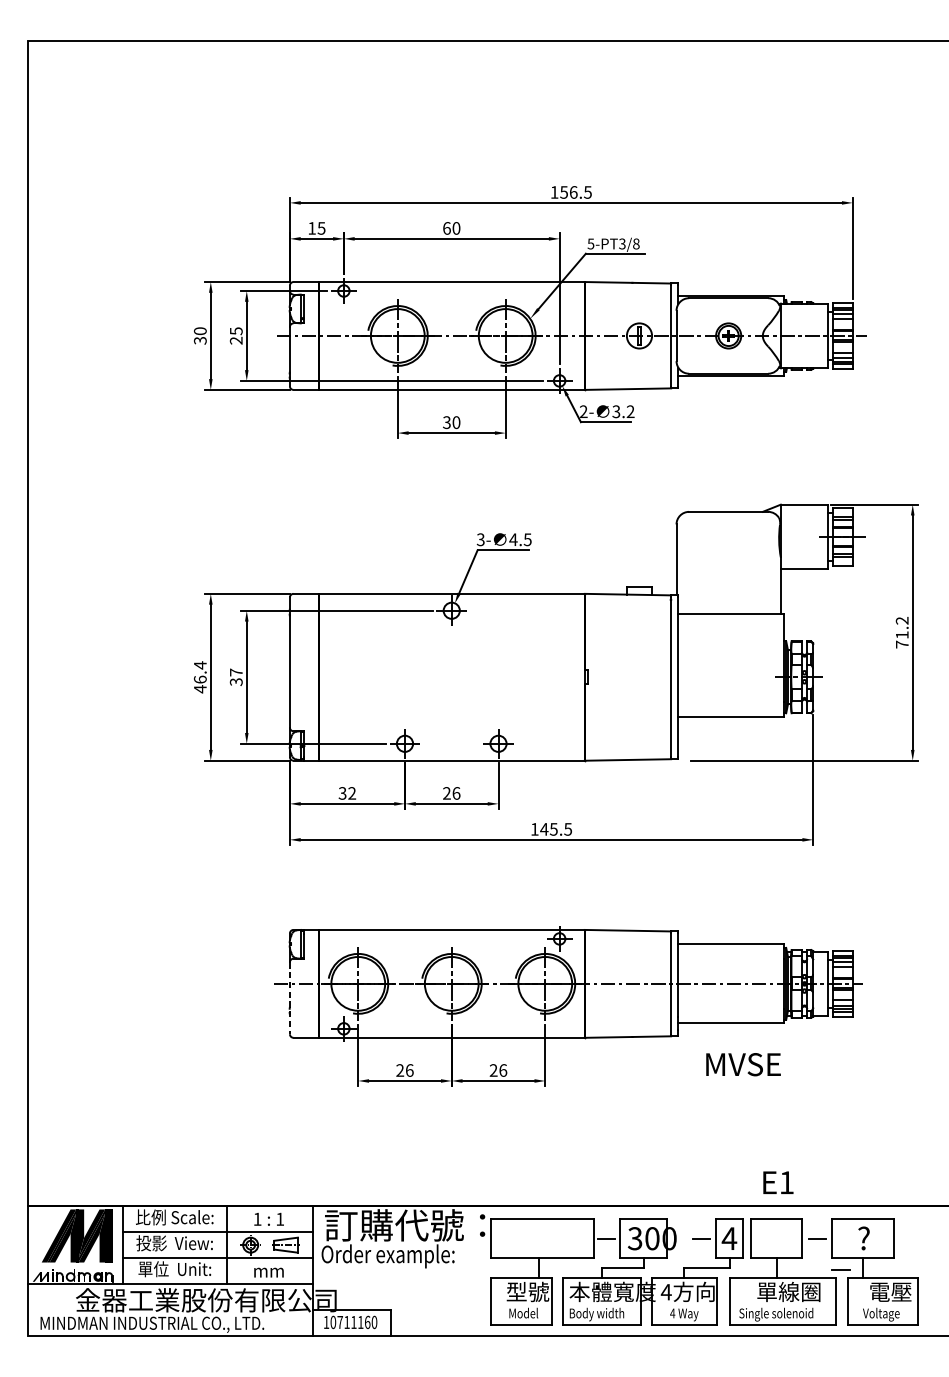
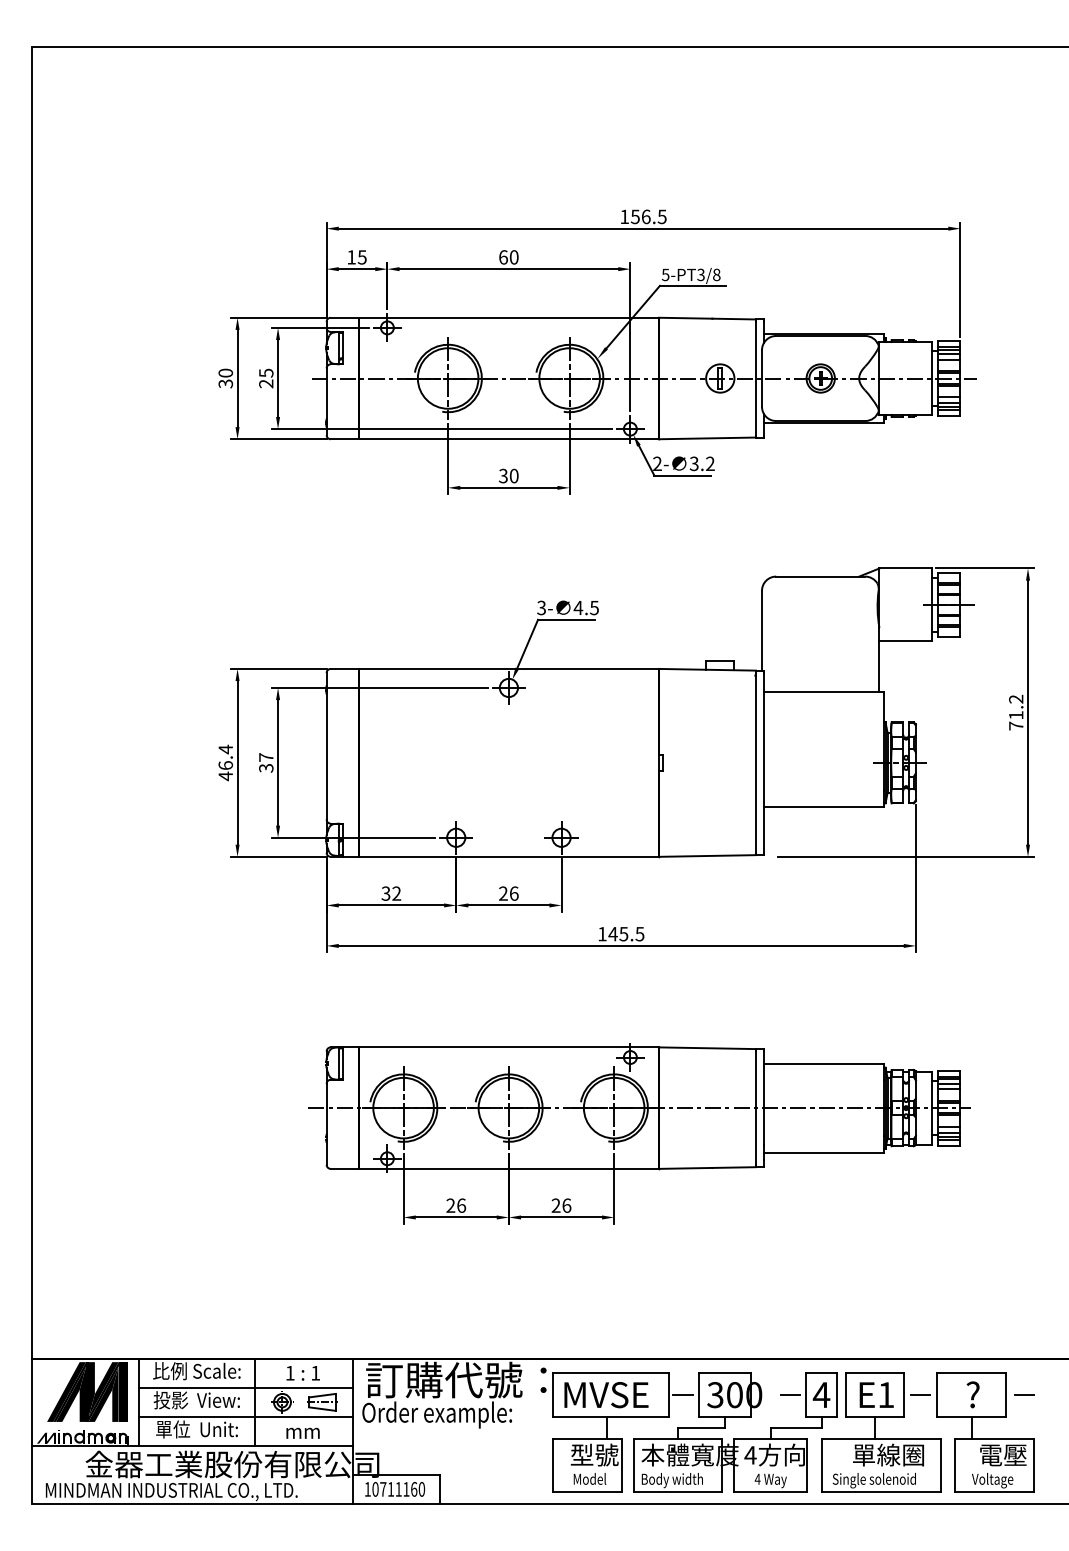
line: (289, 998) -> (326, 1124), dashed -> solid
text: (743, 1065) -> (606, 1395), moved
text: (778, 1182) -> (876, 1394), moved
line: (841, 1269) -> (1024, 1394), moved

